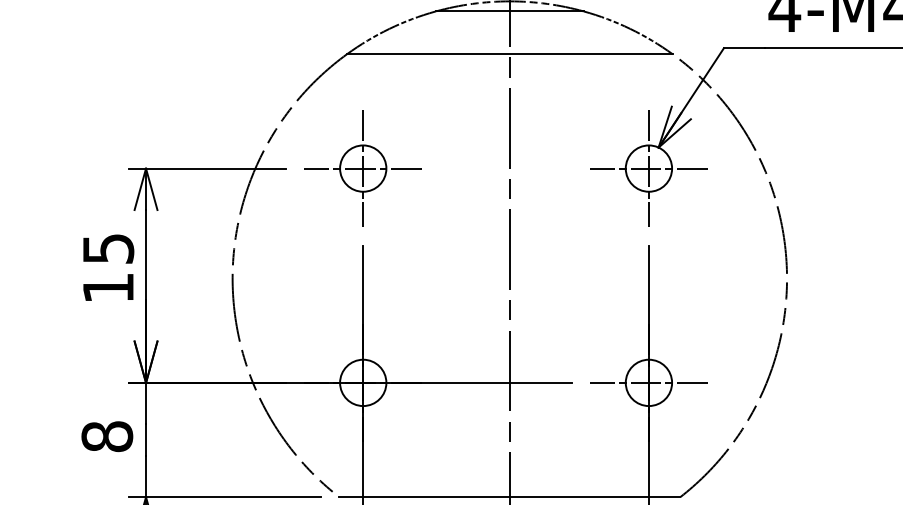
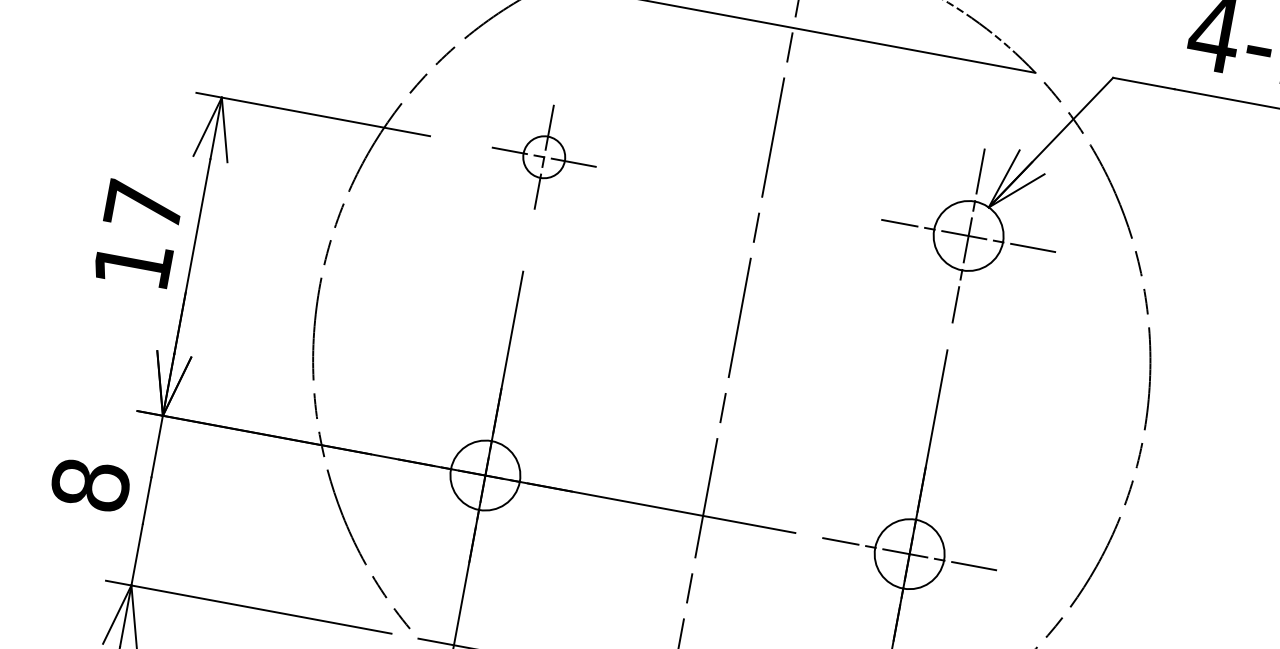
part: (362, 168) -> (543, 156), size x0.6
text: (108, 248) -> (144, 205), 15 -> 17

